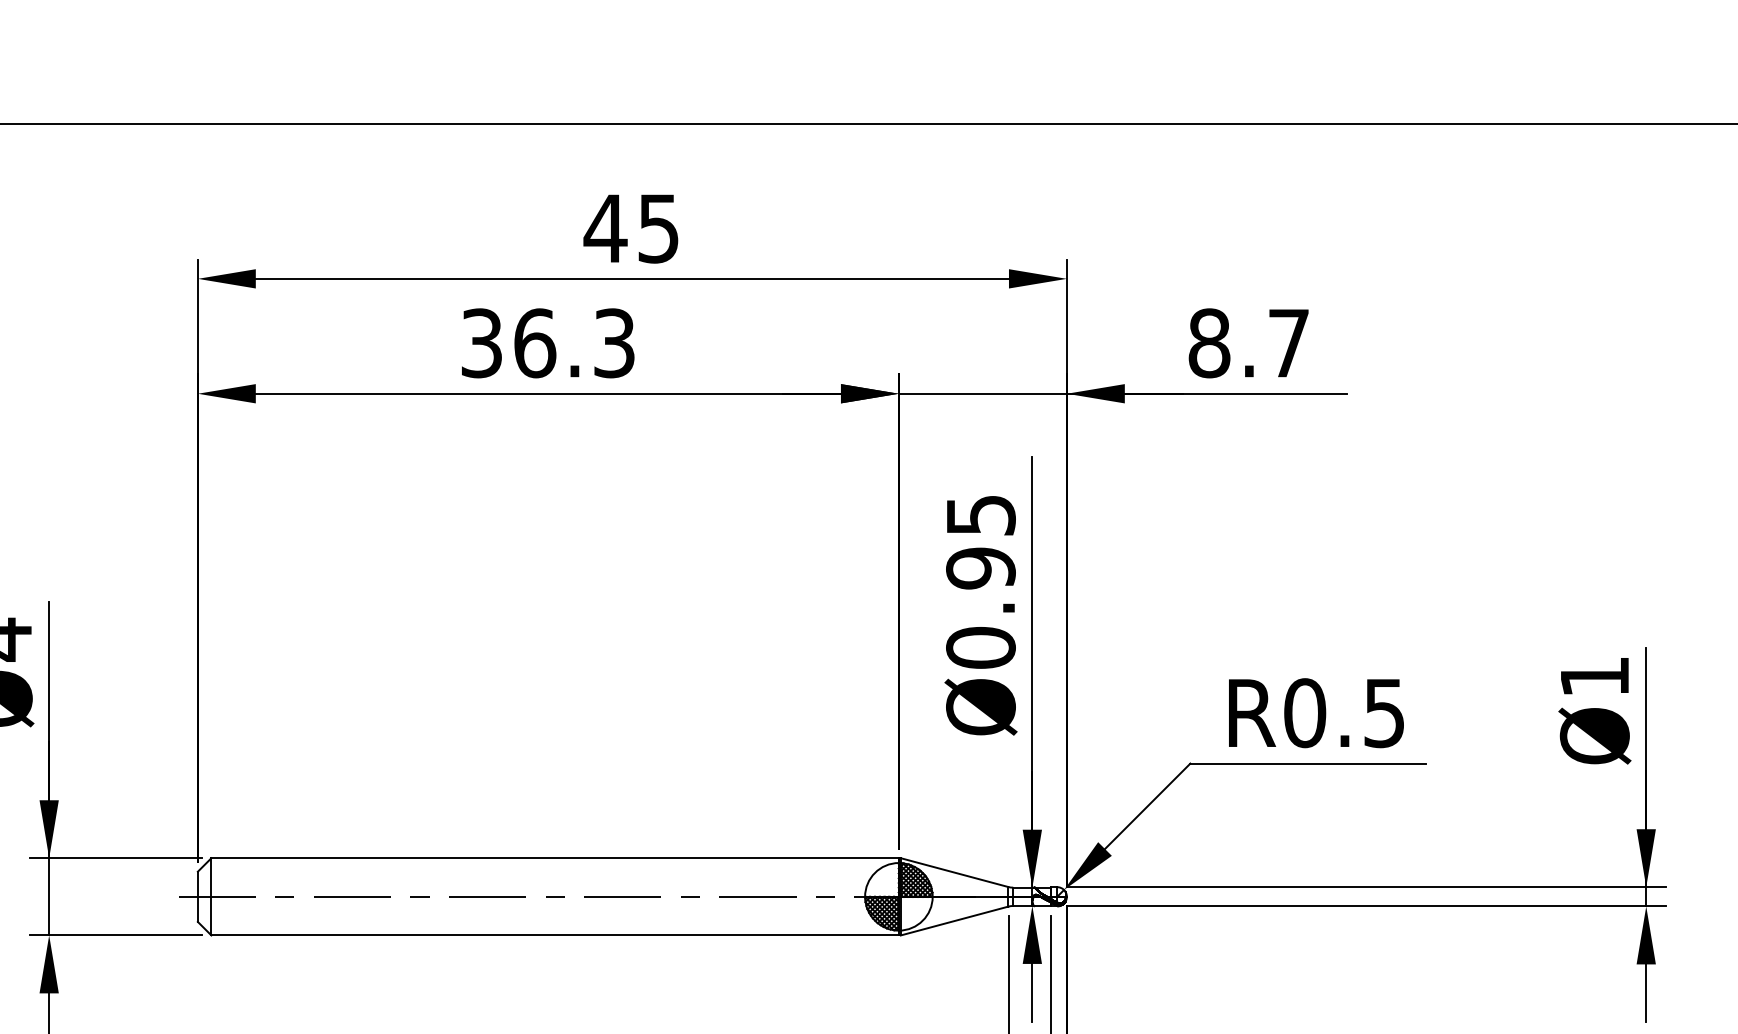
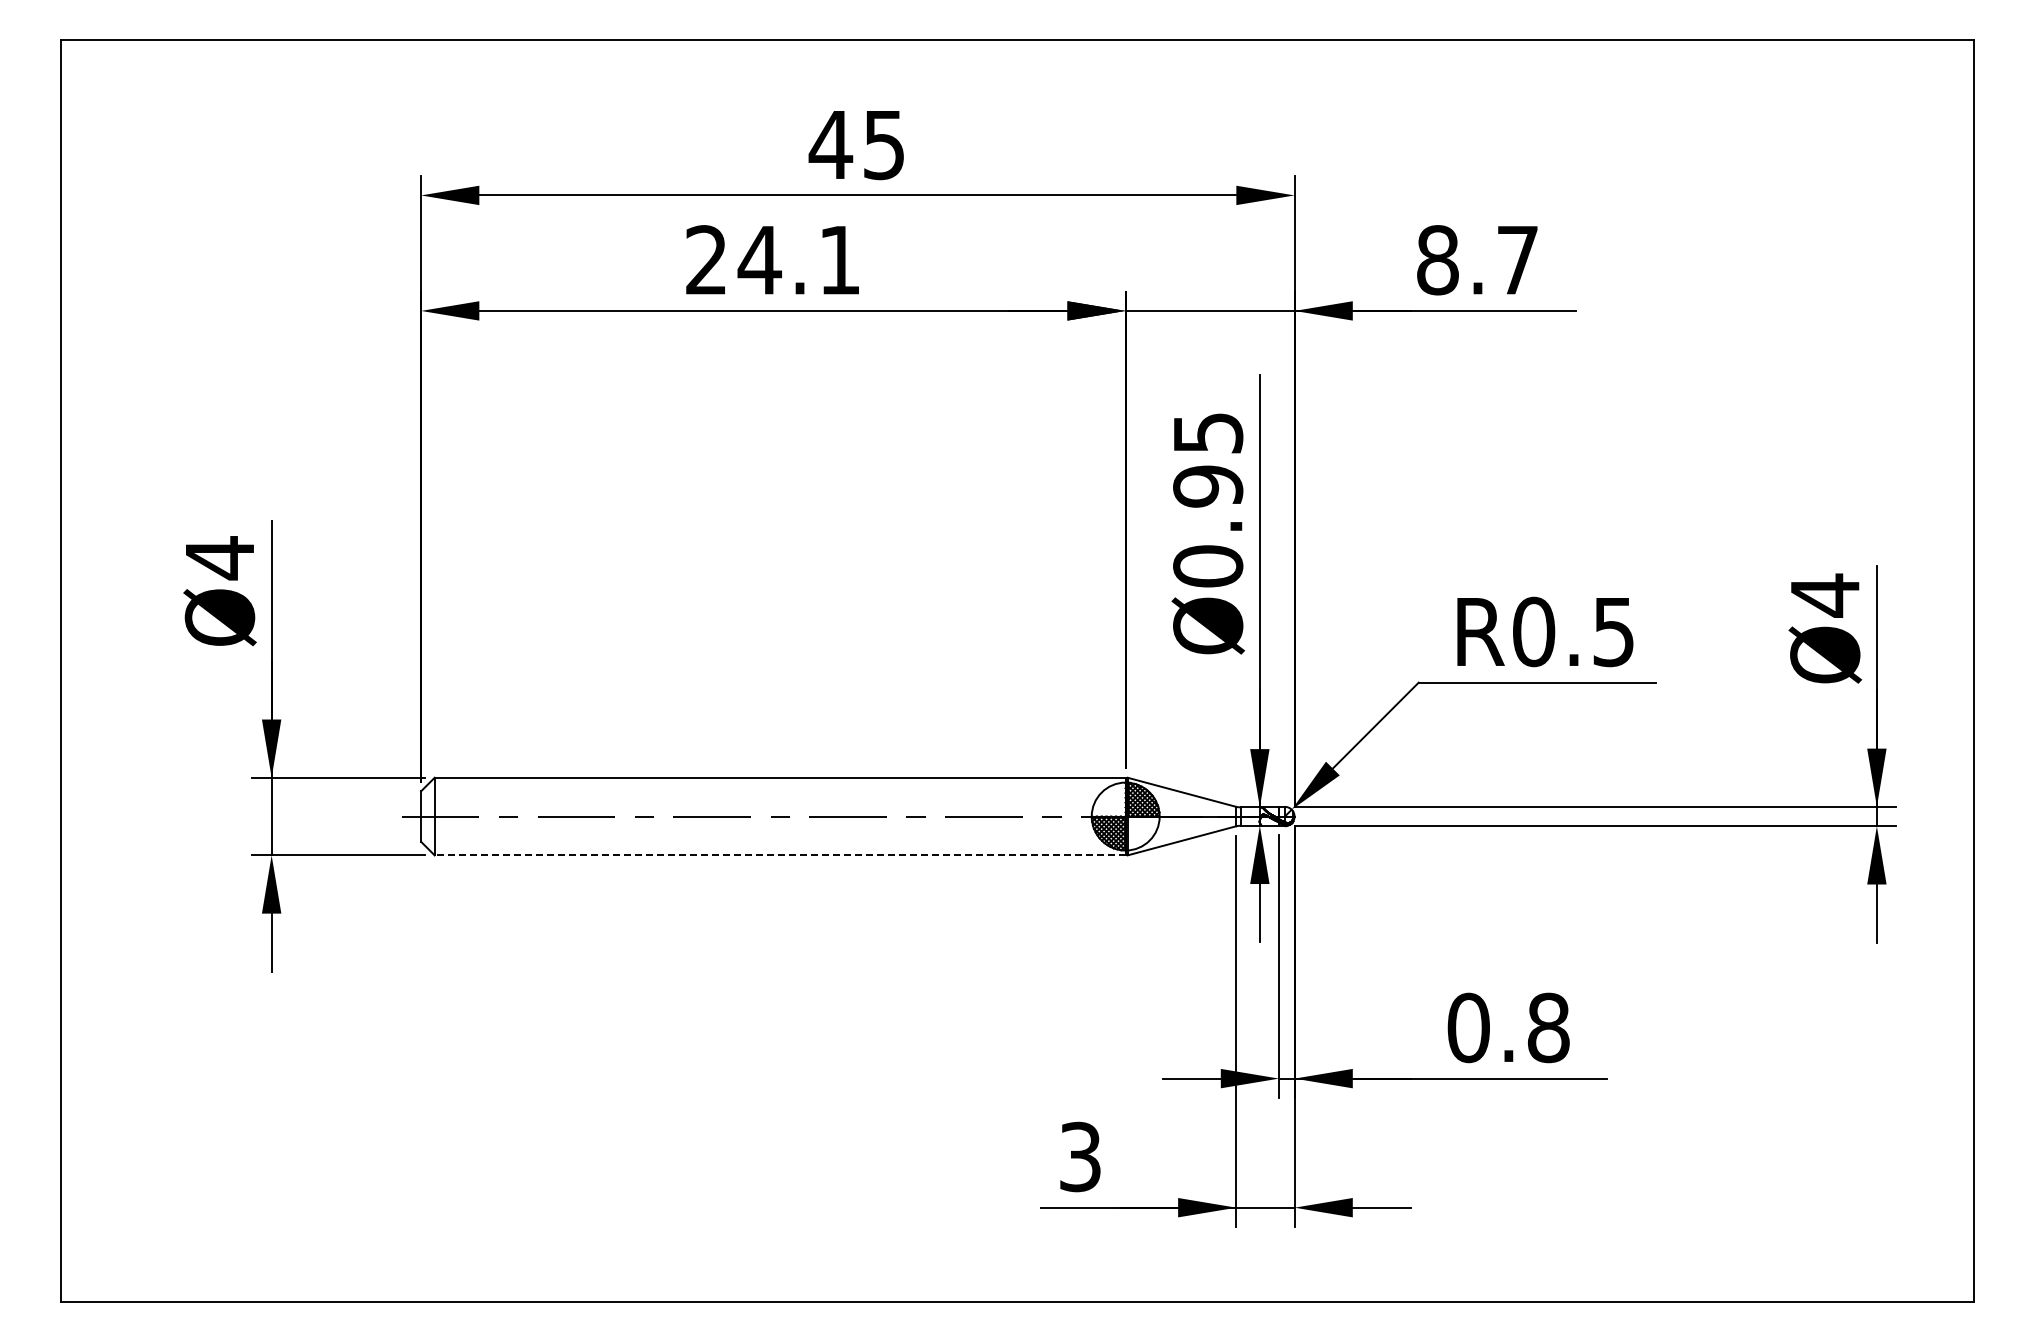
text: (547, 343) -> (772, 260), 36.3 -> 24.1
text: (1595, 676) -> (1825, 595), Ø1 -> Ø4
line: (555, 935) -> (780, 855), solid -> dashed

